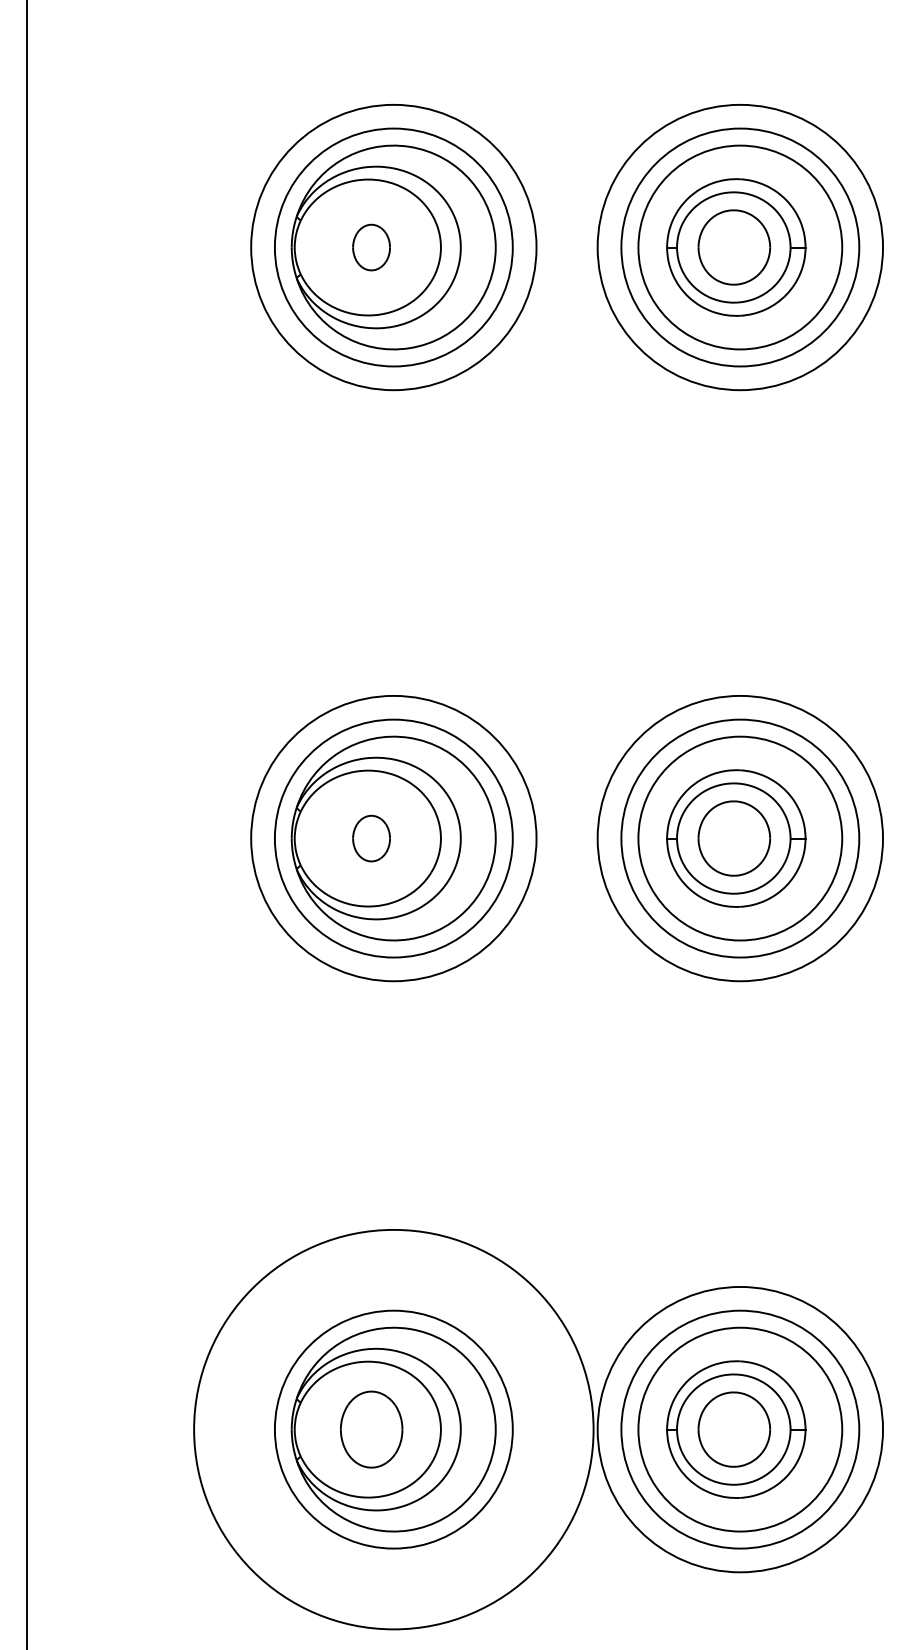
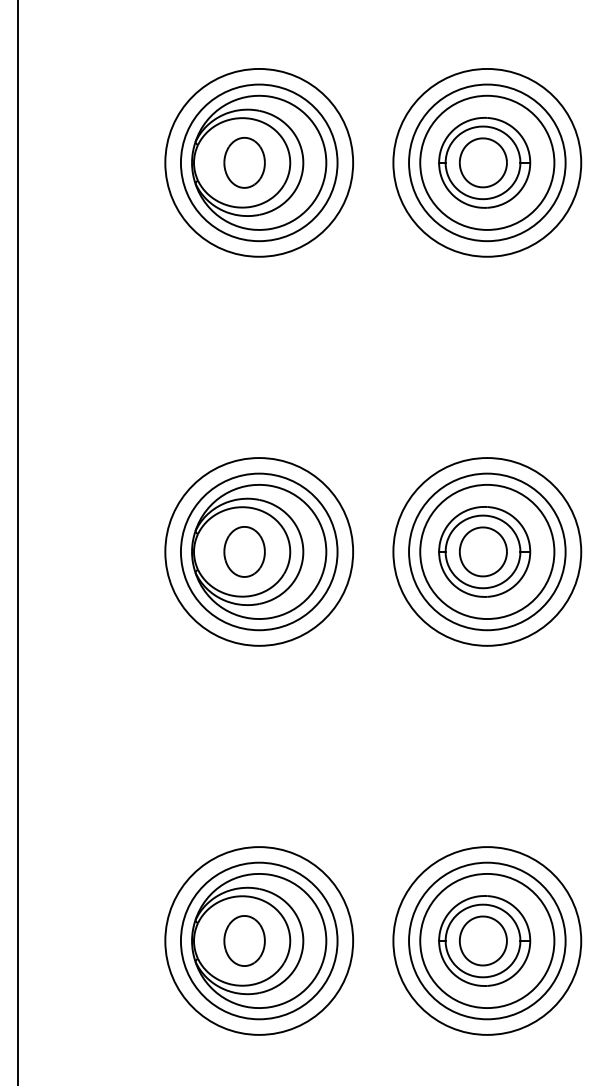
part: (371, 246) -> (244, 162), size x1.67
part: (371, 837) -> (244, 551), size x1.67
circle: (394, 1428) -> (259, 940), size x0.71

